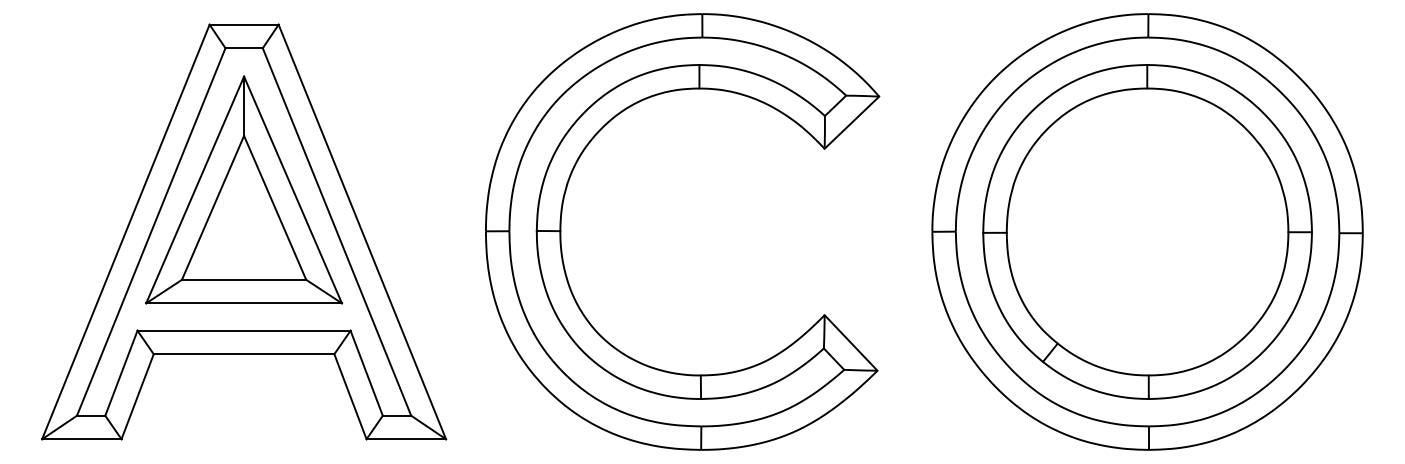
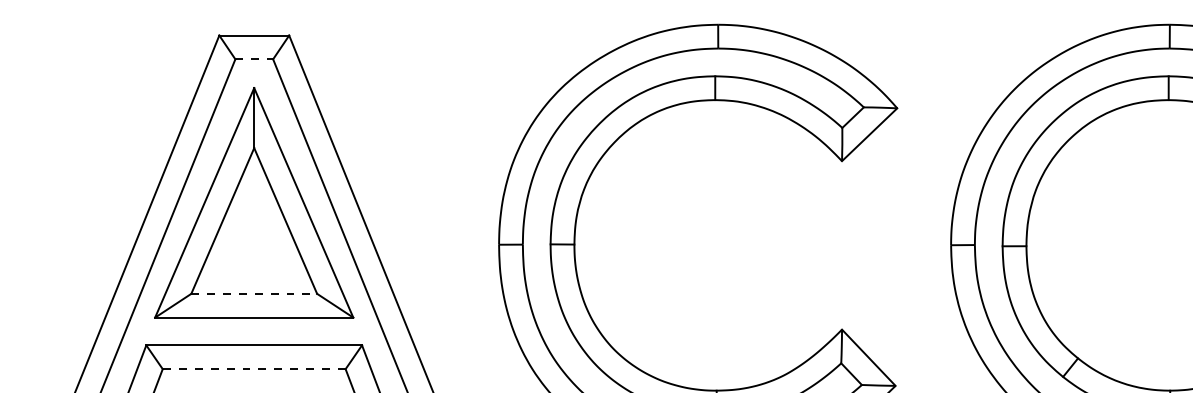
line: (244, 48) -> (254, 59), solid -> dashed
line: (244, 279) -> (254, 293), solid -> dashed
line: (243, 354) -> (253, 369), solid -> dashed

